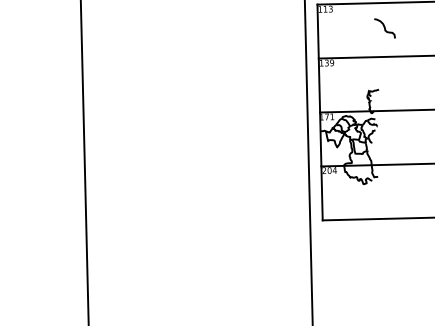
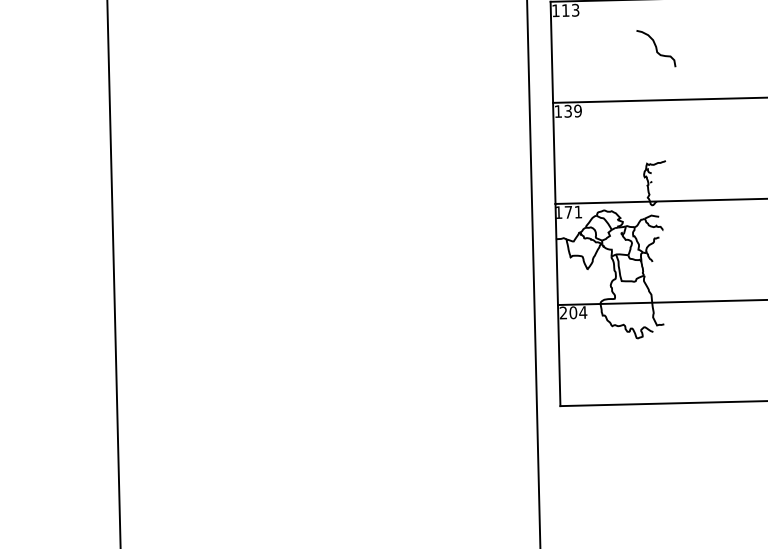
curve: (384, 28) -> (655, 48), moved

